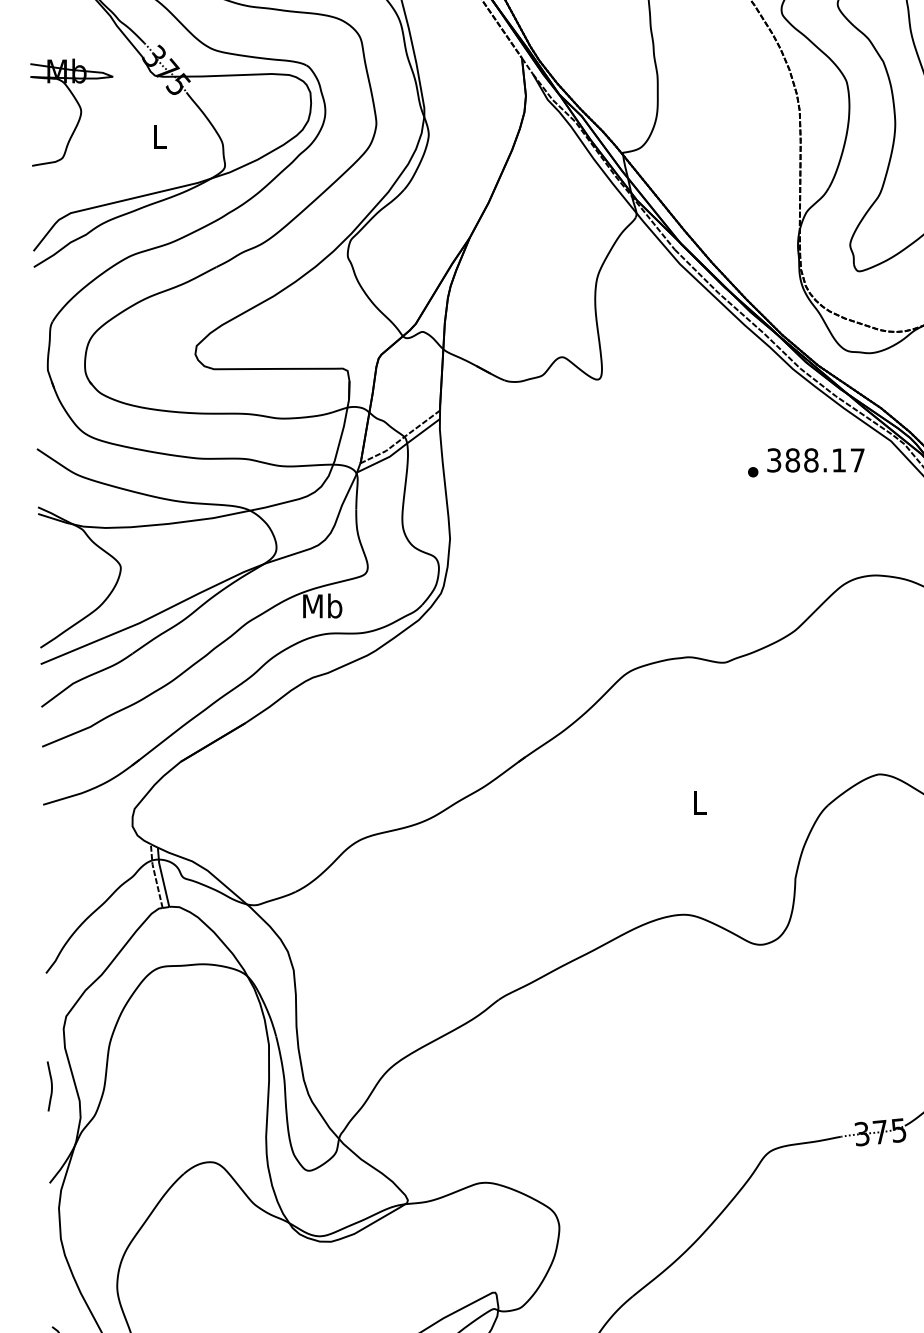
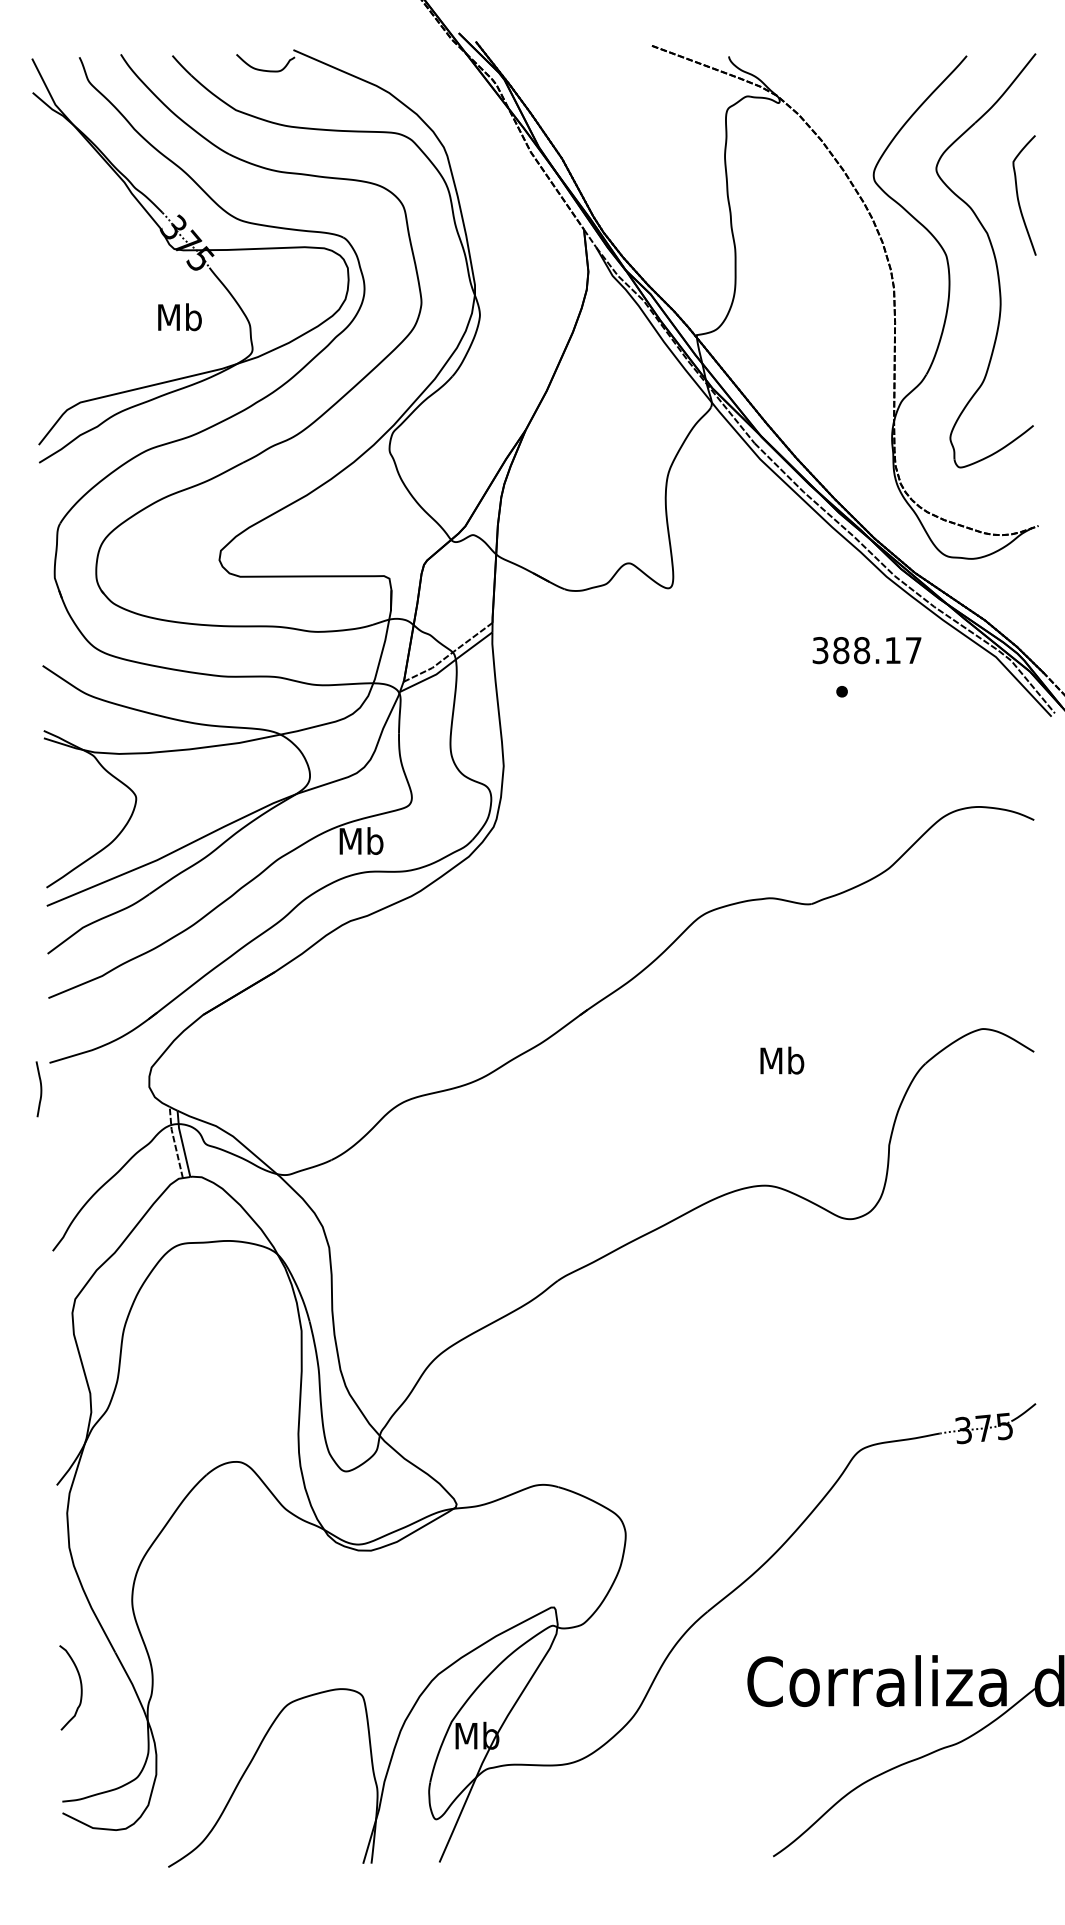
part: (79, 113) -> (90, 291), removed
text: (159, 136) -> (179, 317), L -> Mb
text: (815, 460) -> (866, 650), moved
text: (699, 802) -> (782, 1060), L -> Mb
curve: (51, 1086) -> (40, 1089), moved

